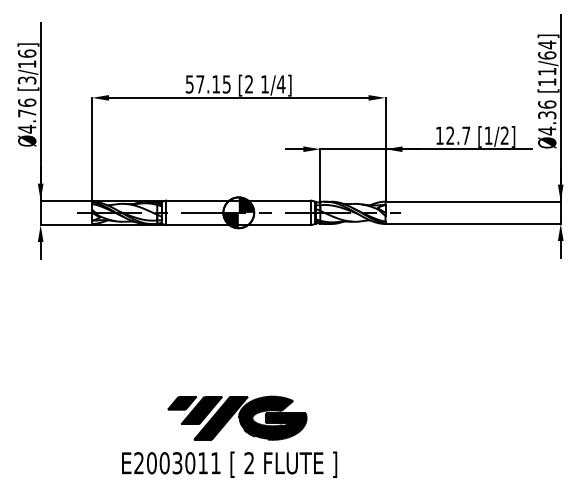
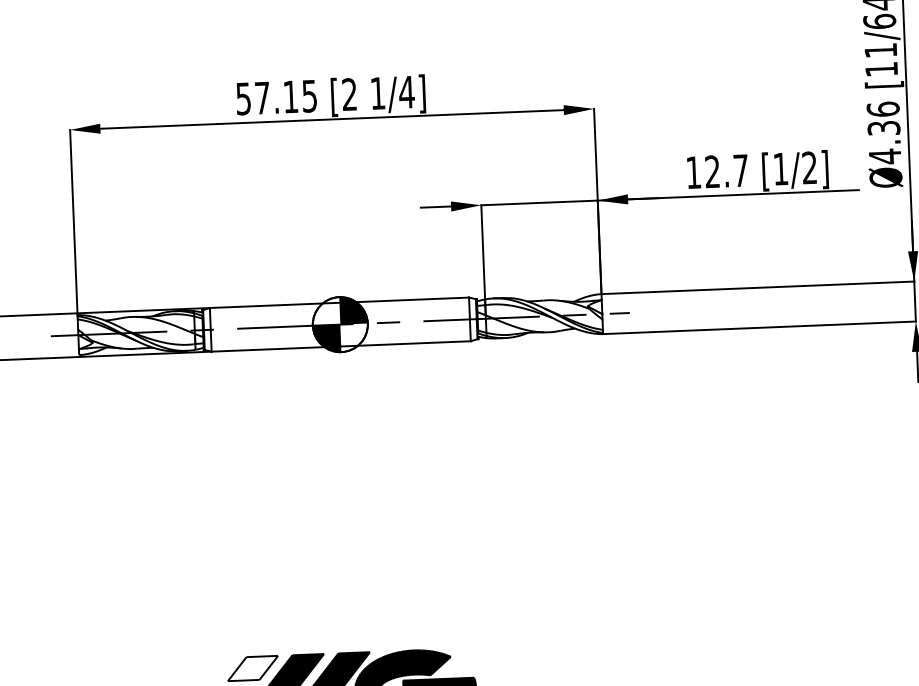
fill: (181, 402) -> (251, 667), removed

